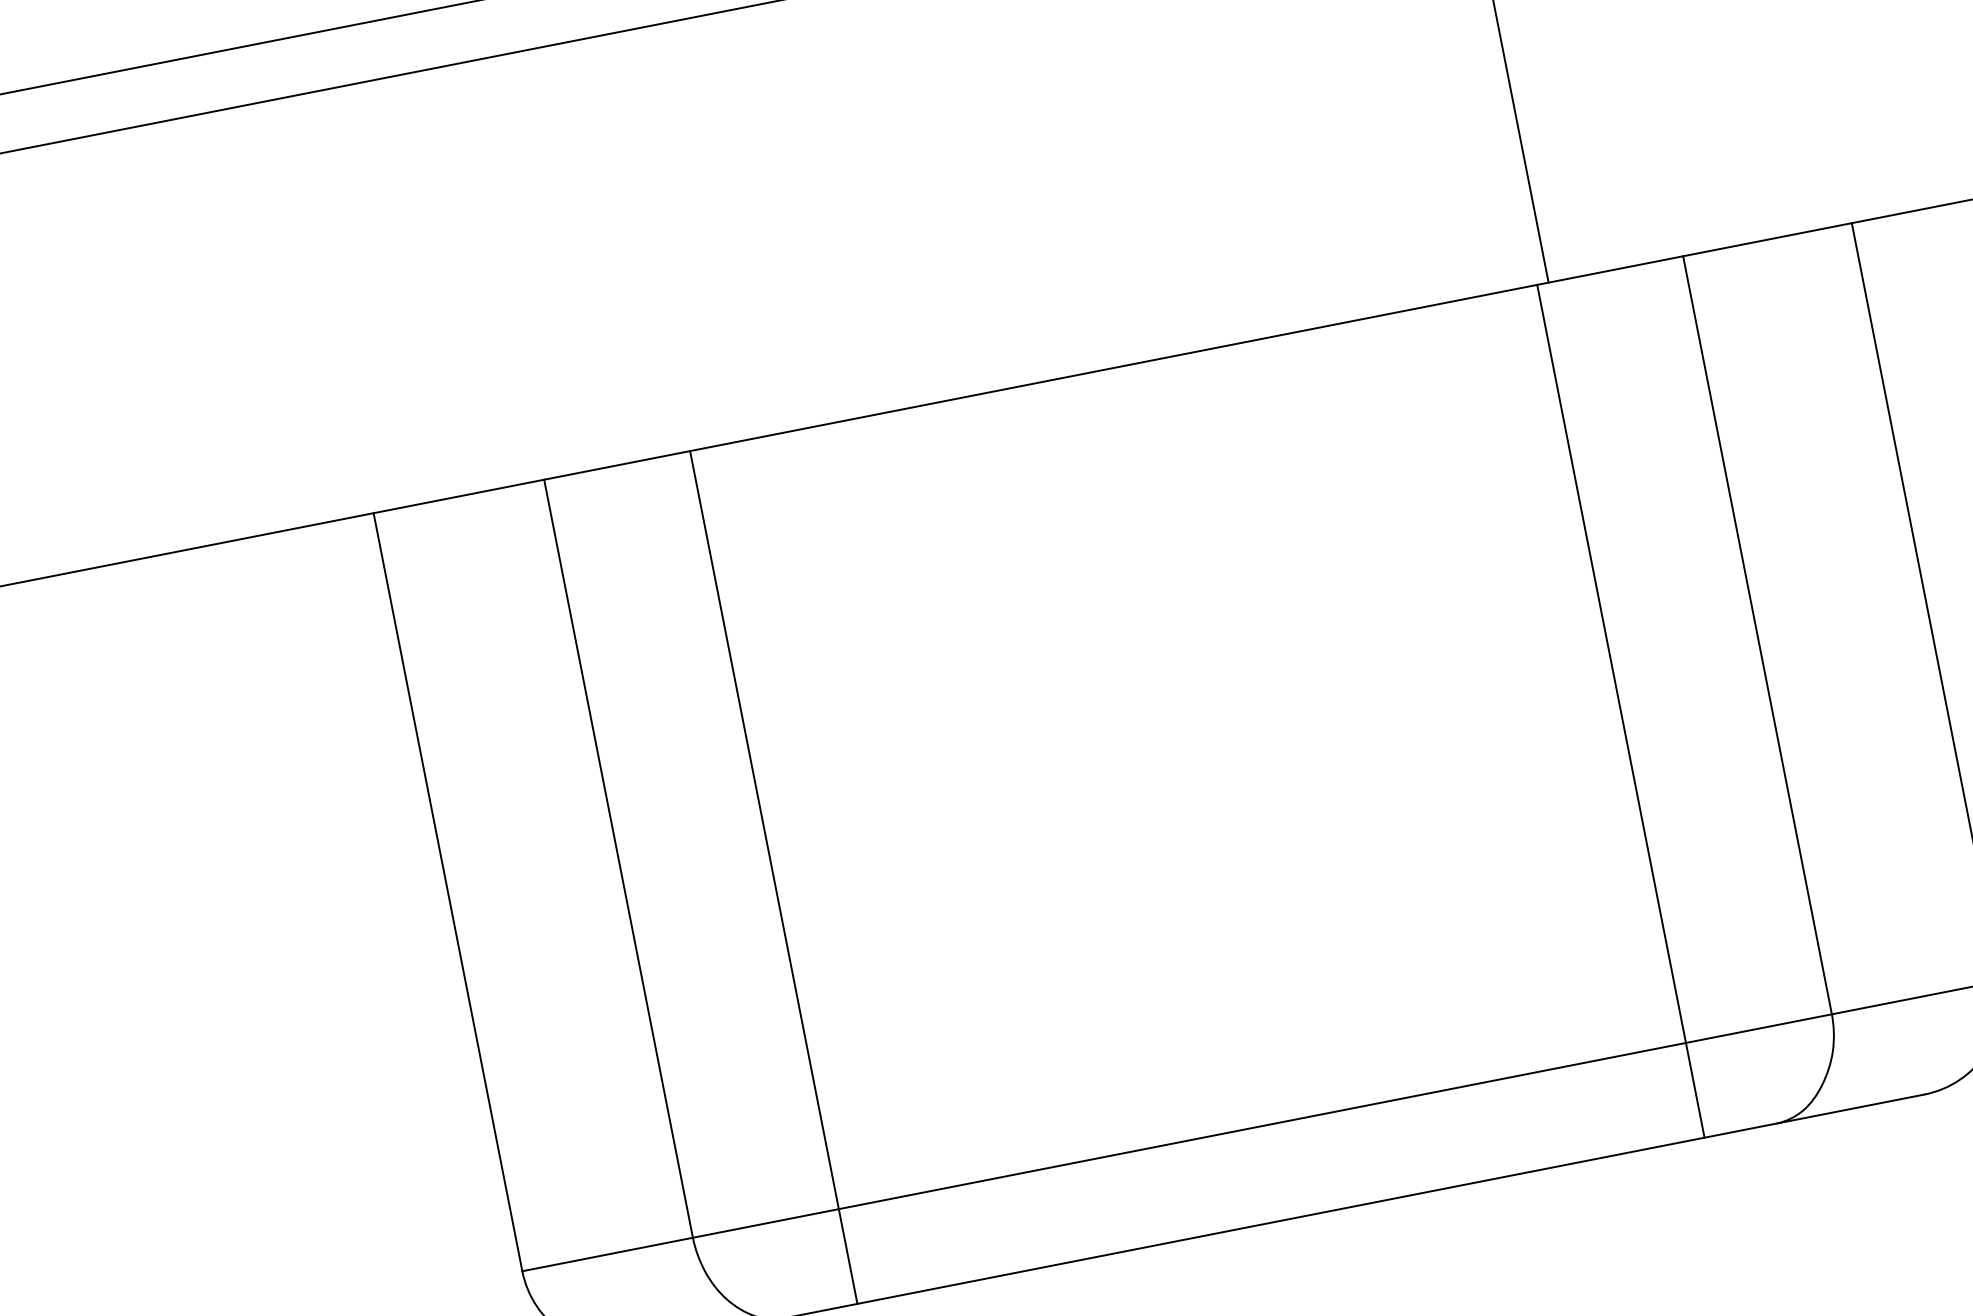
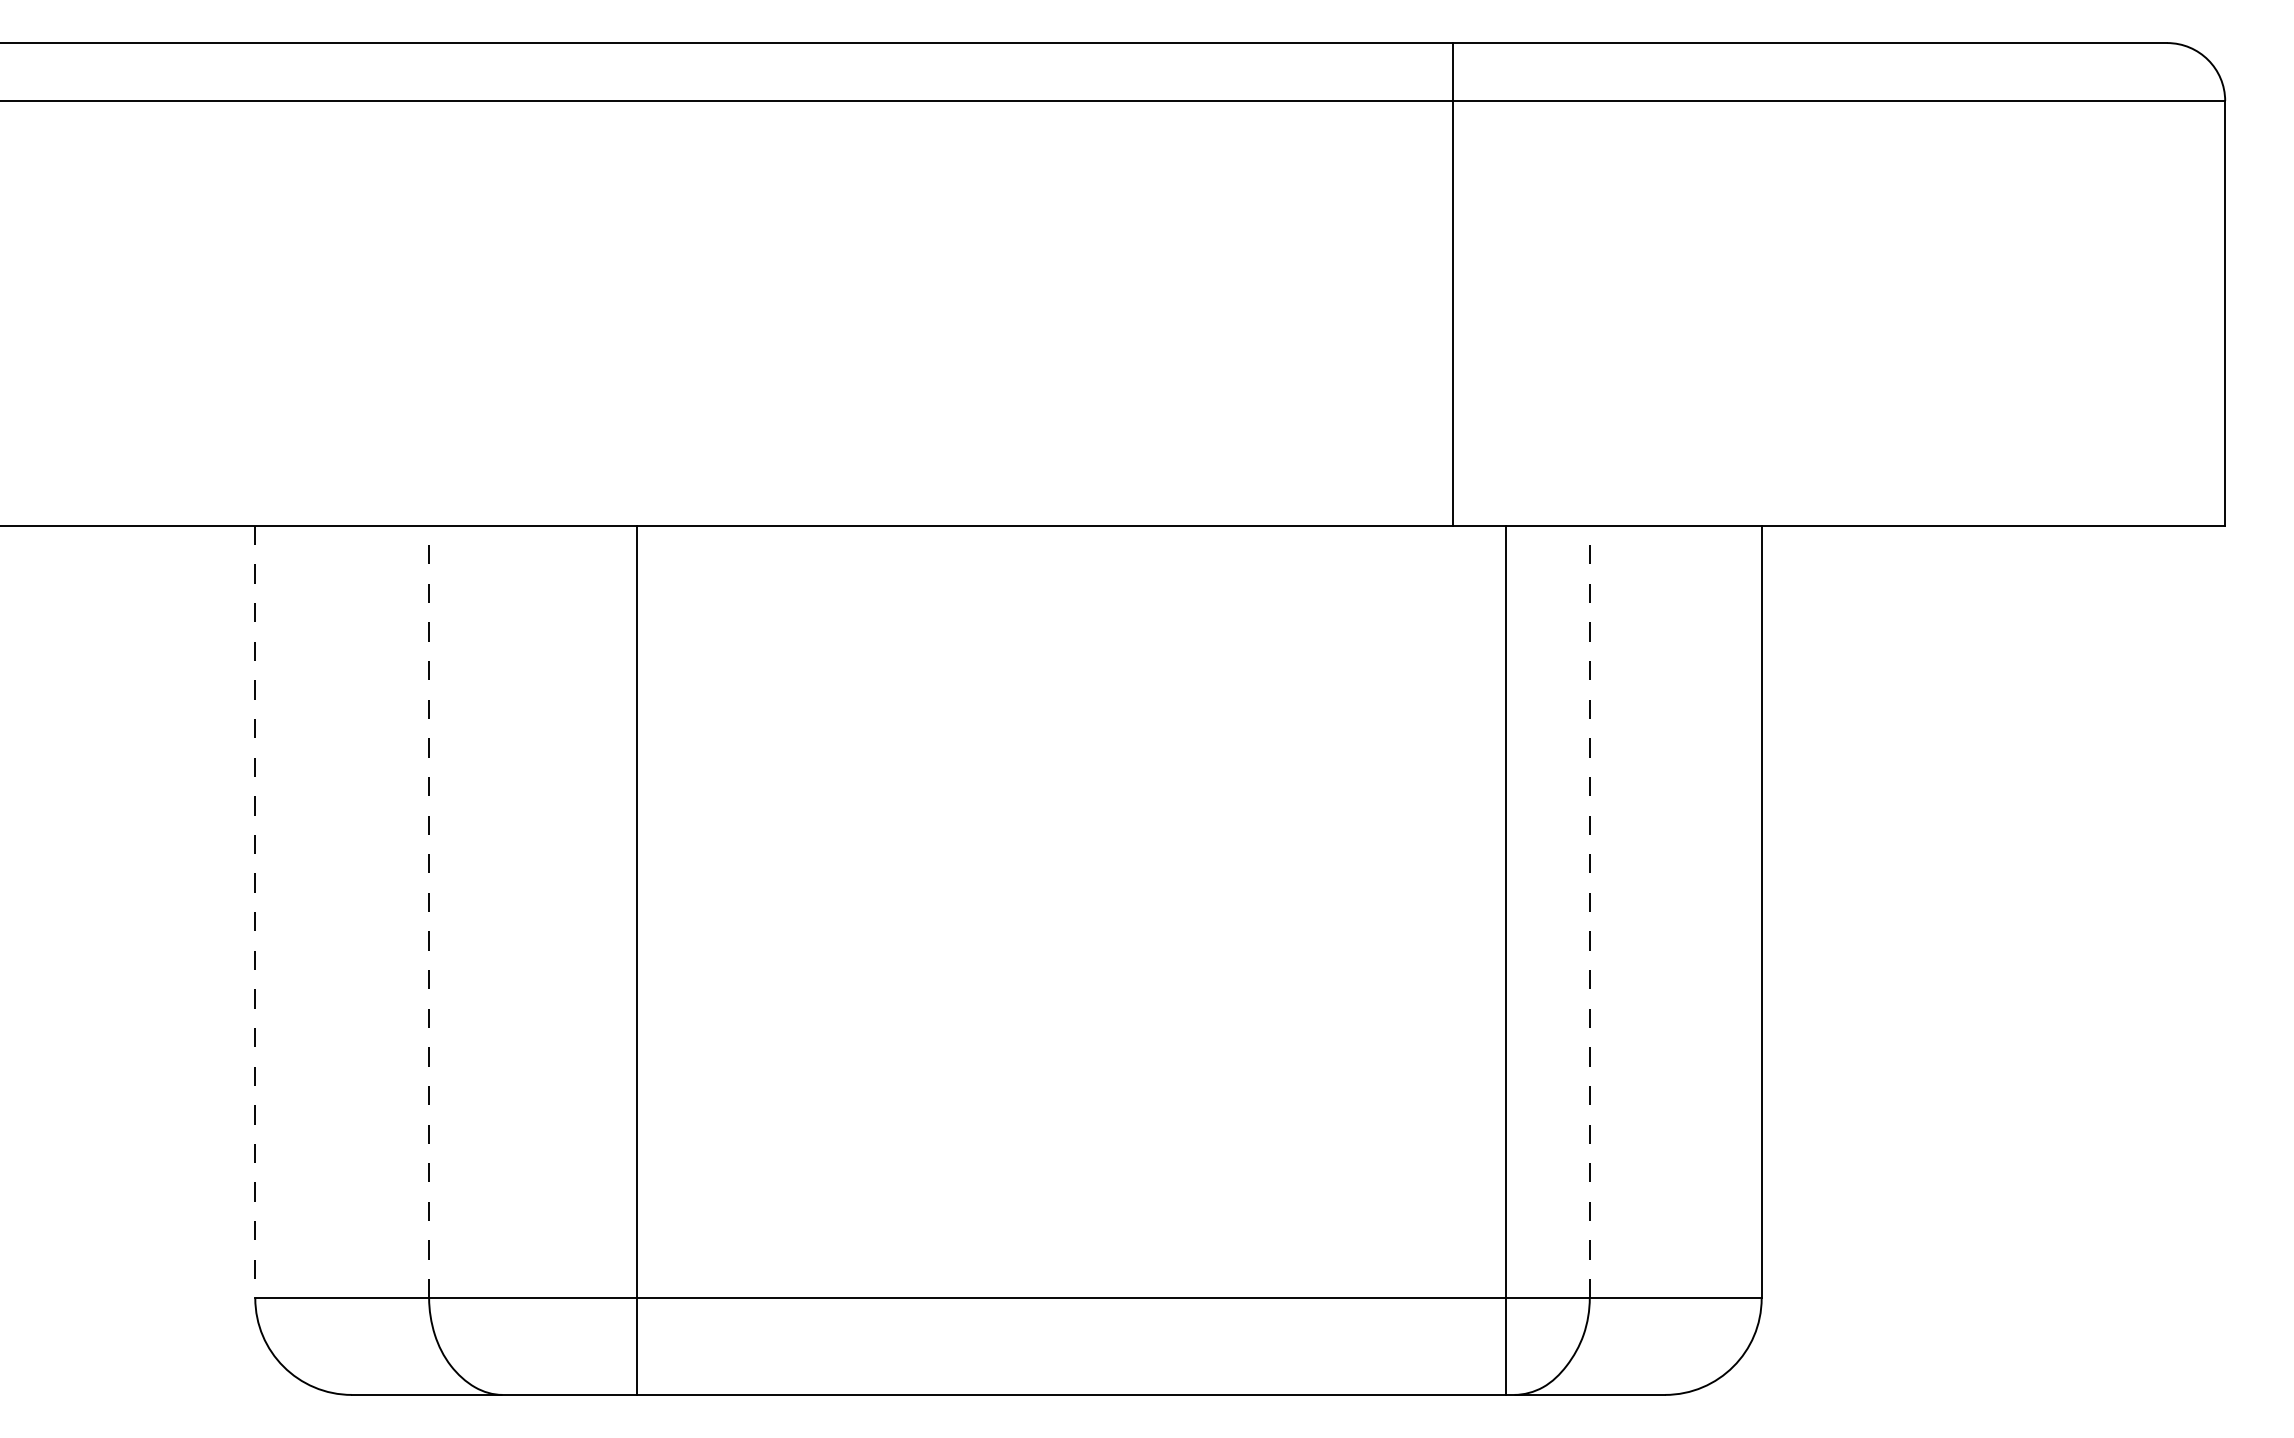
line: (1757, 634) -> (1589, 911), solid -> dashed
line: (1621, 710) -> (1506, 959), moved
line: (618, 858) -> (429, 911), solid -> dashed
line: (773, 876) -> (636, 959), moved
line: (448, 892) -> (255, 912), solid -> dashed

